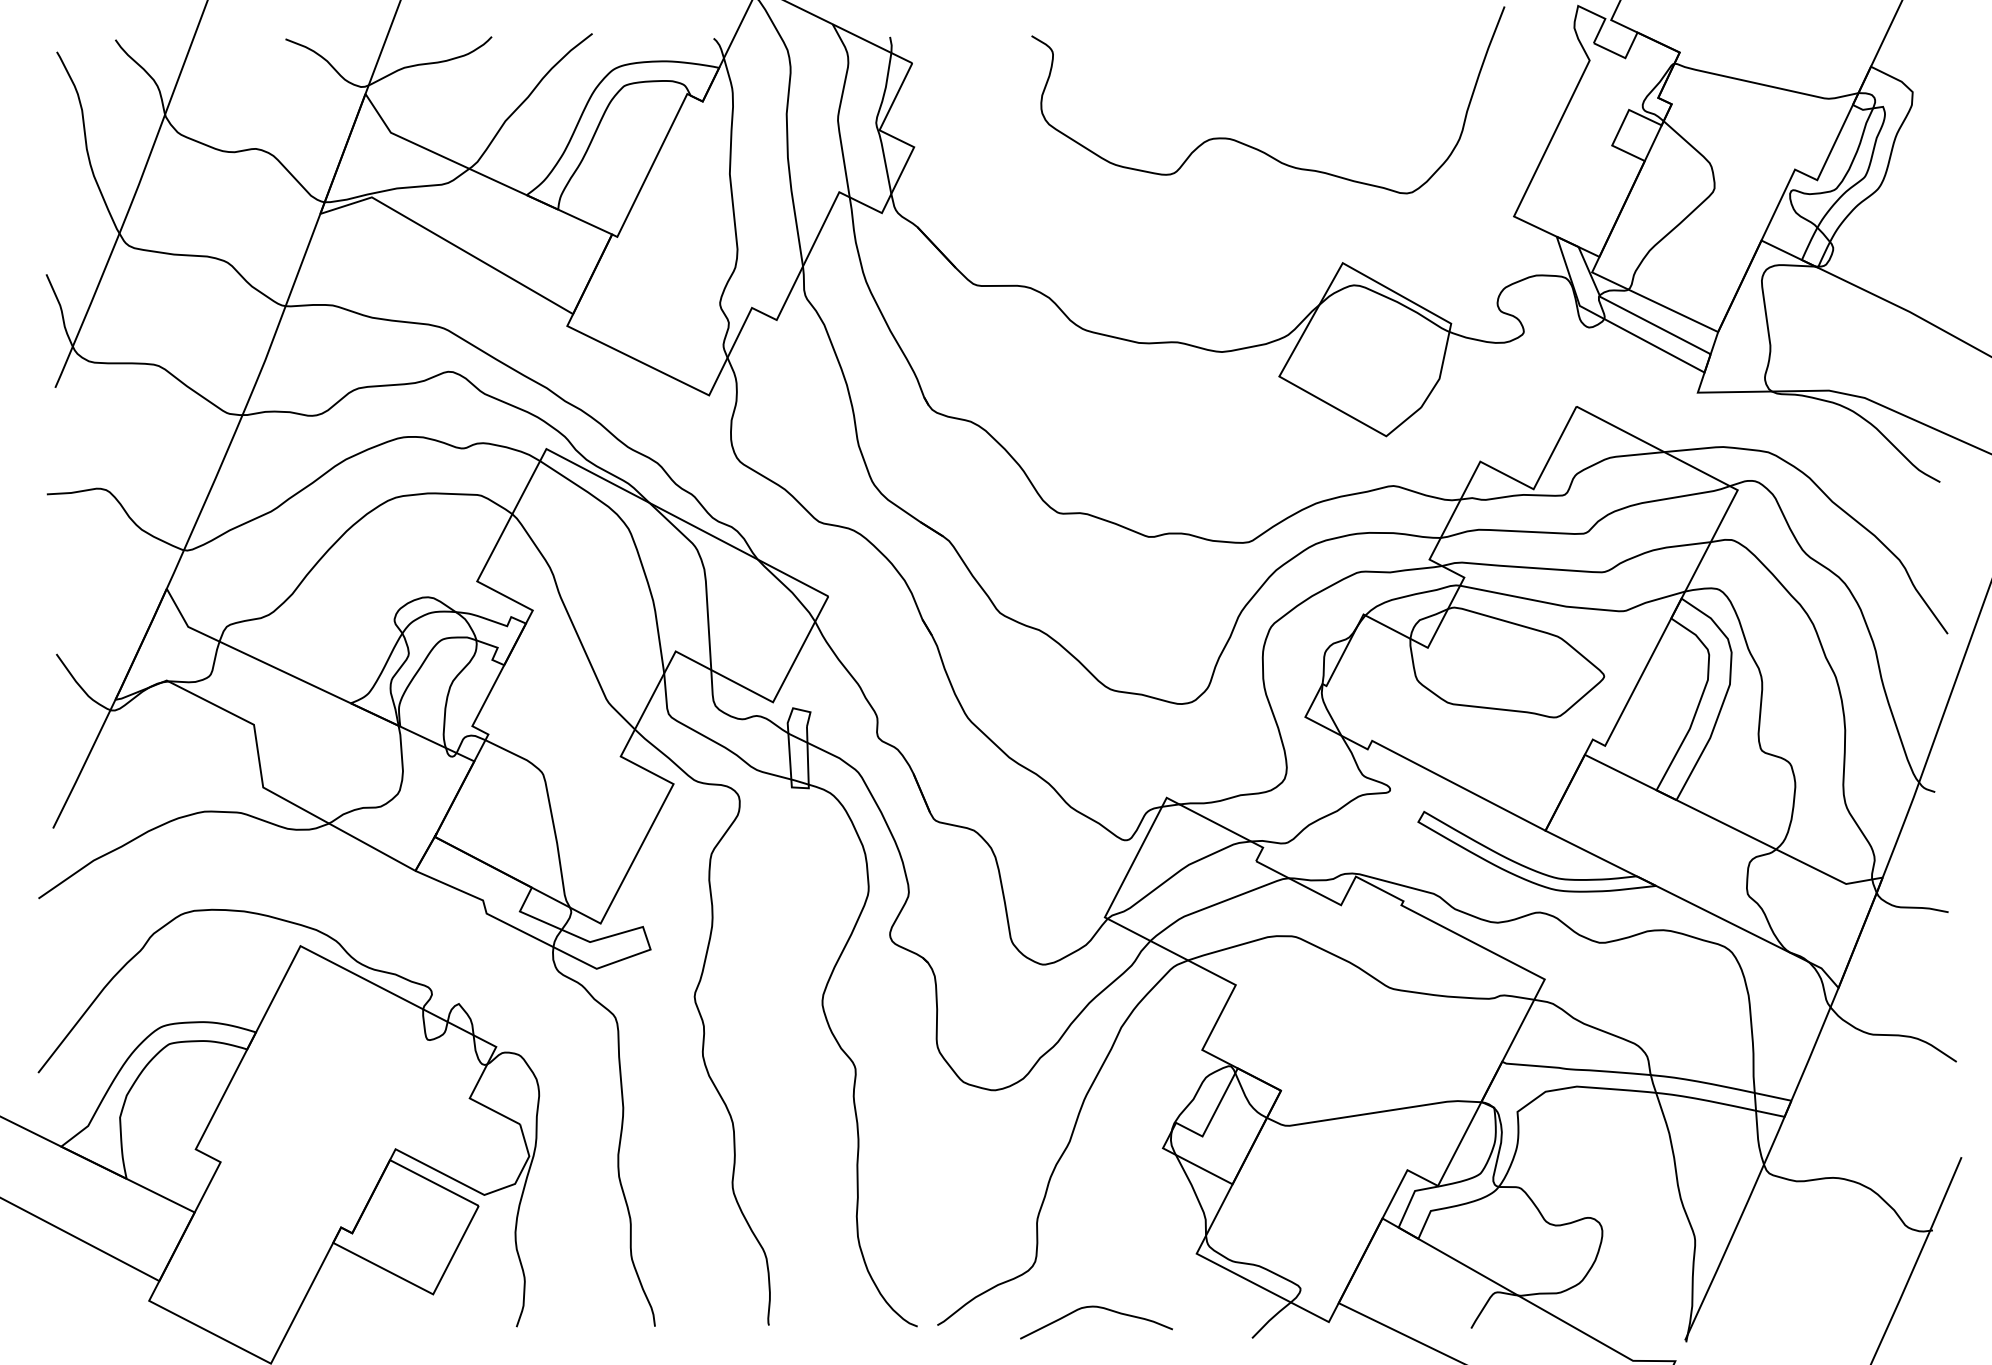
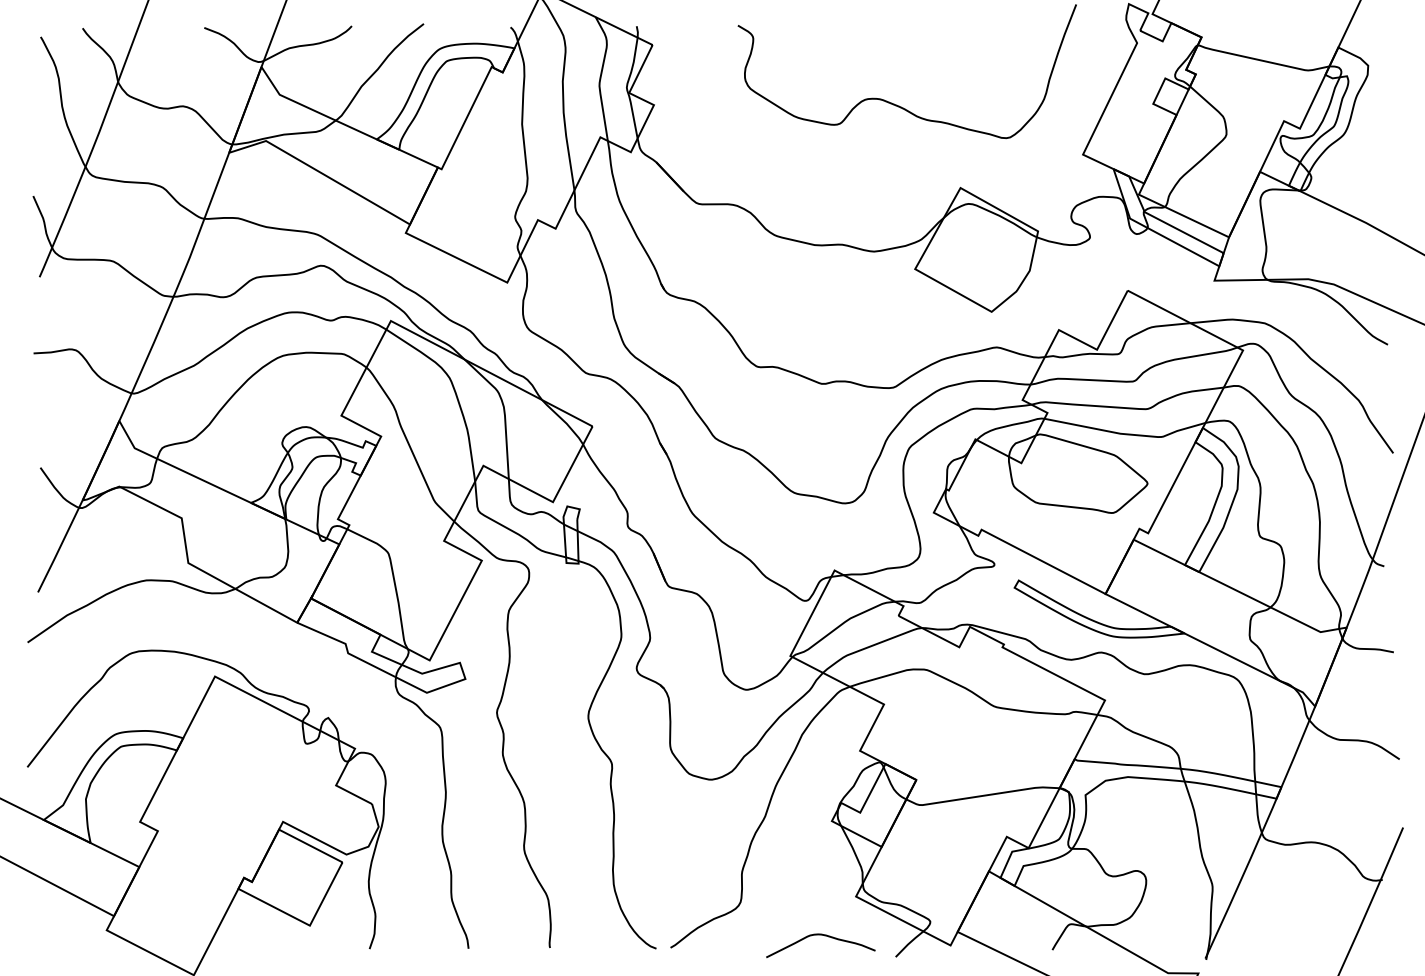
curve: (1099, 1308) -> (823, 935), moved

